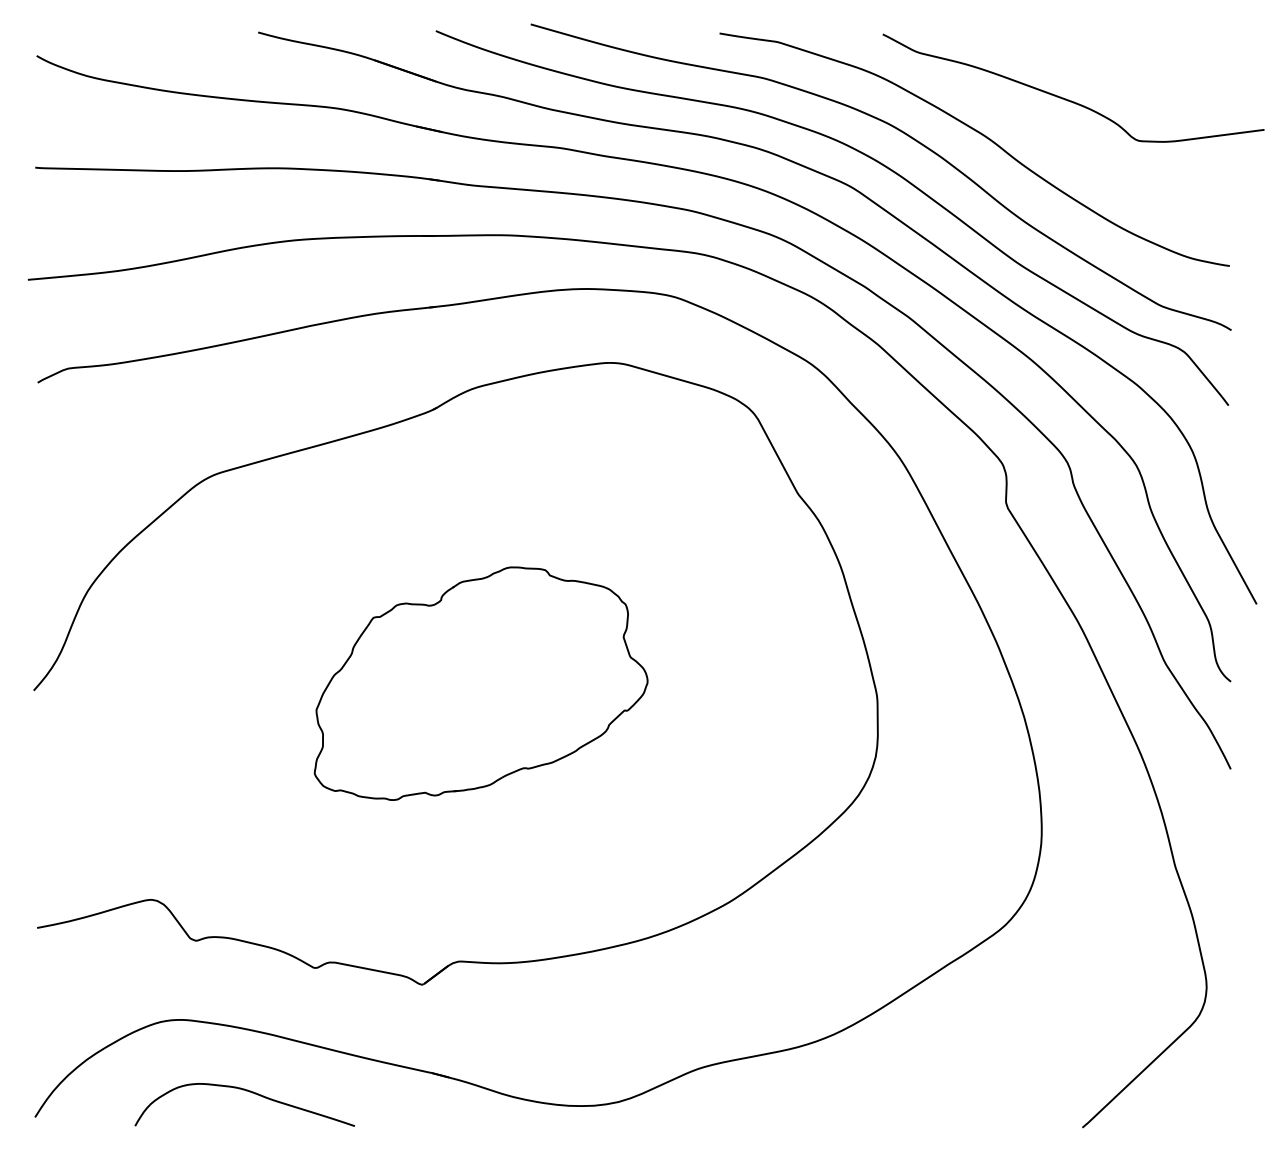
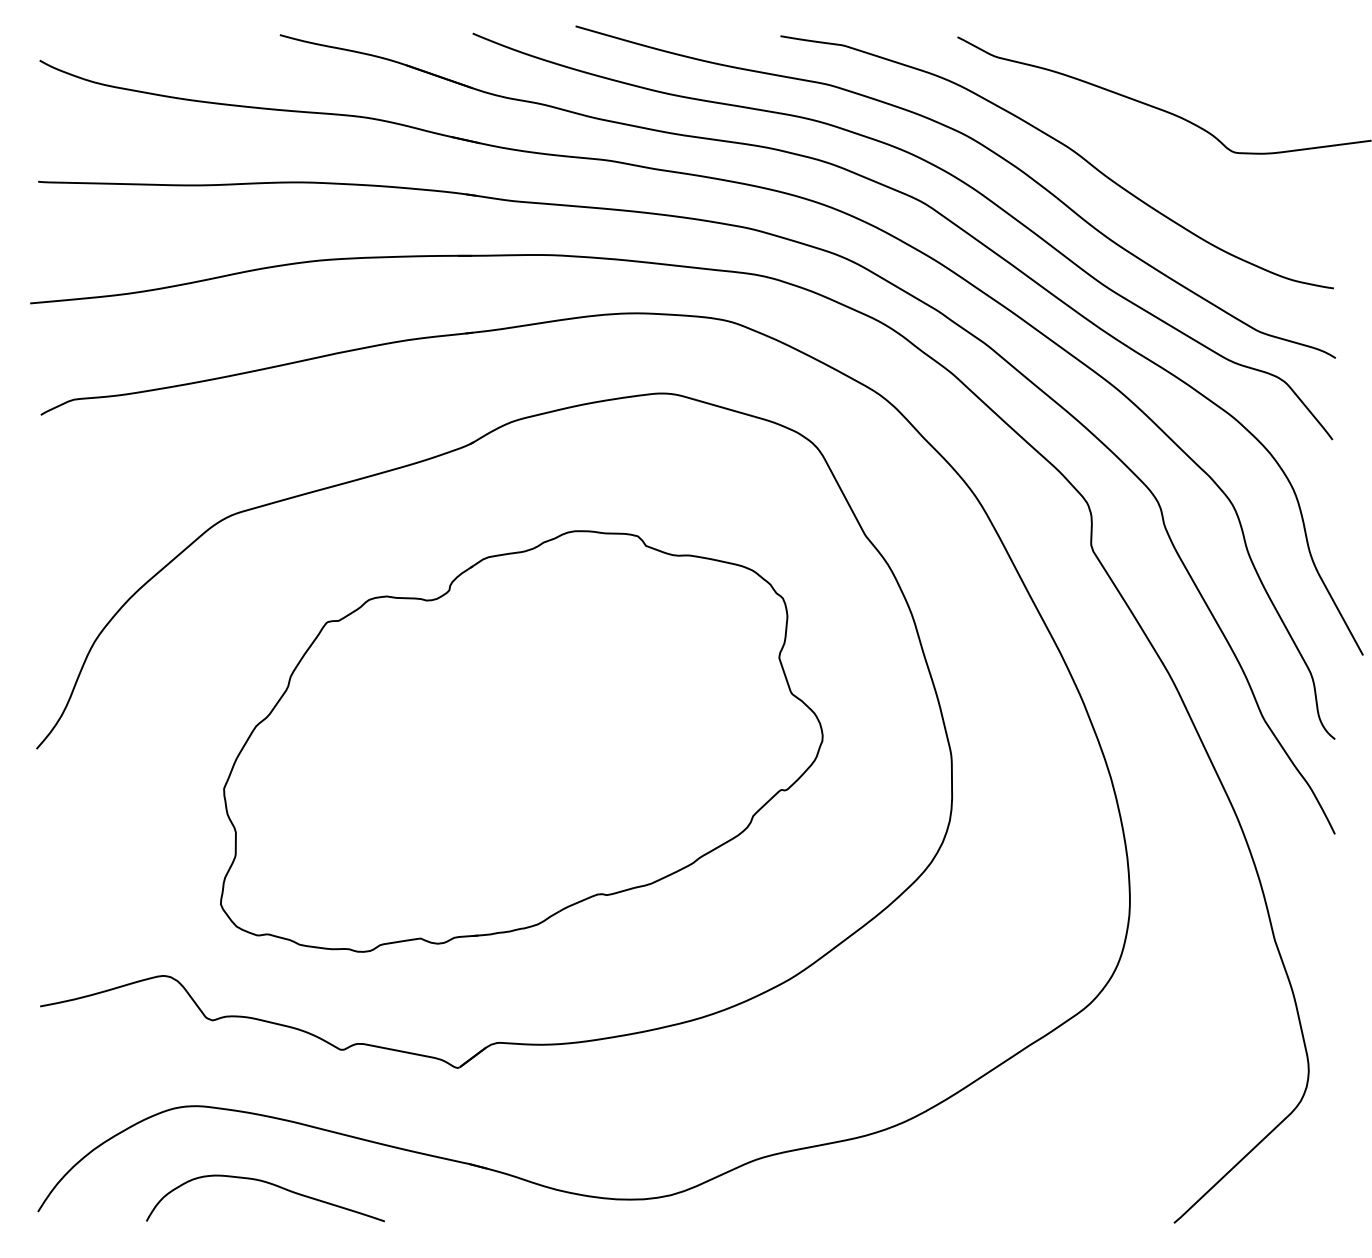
part: (480, 683) -> (521, 741), size x1.67

